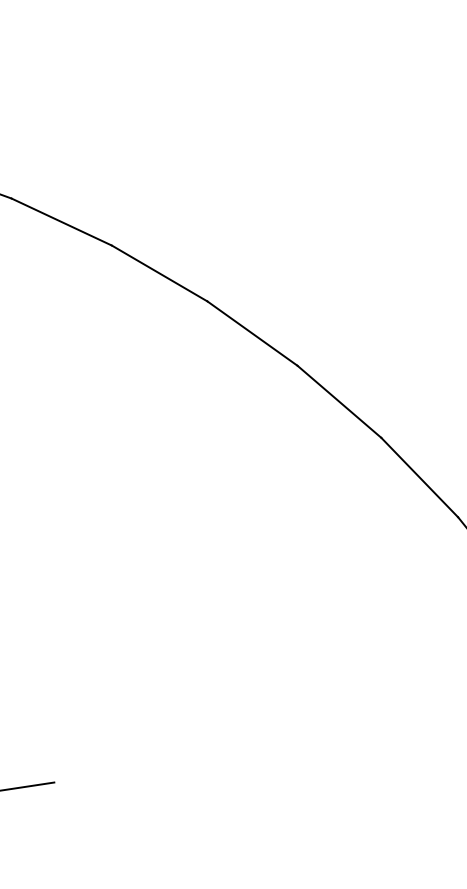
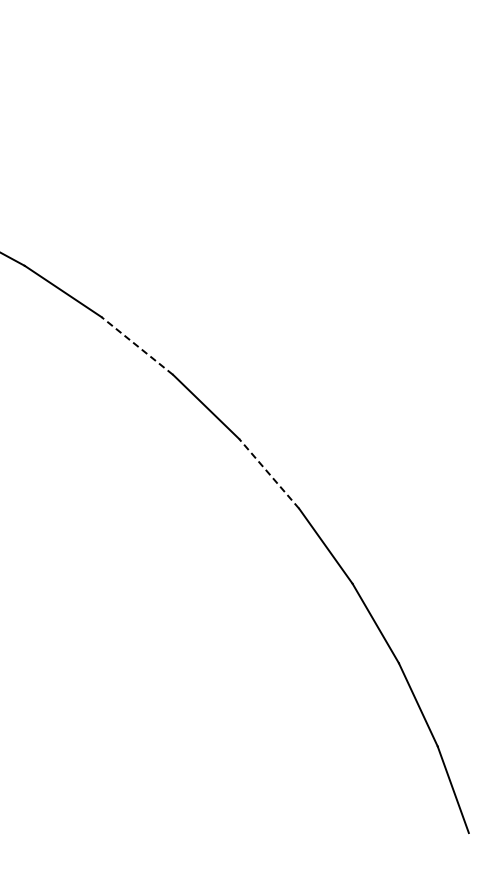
line: (158, 273) -> (136, 345), solid -> dashed
line: (338, 401) -> (268, 473), solid -> dashed

